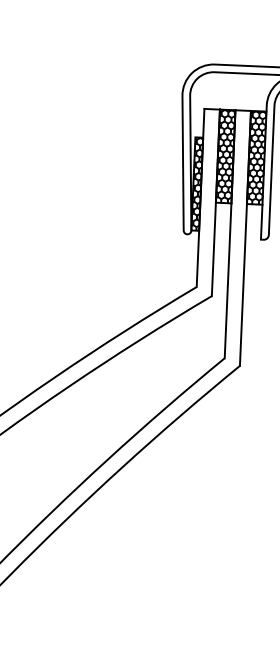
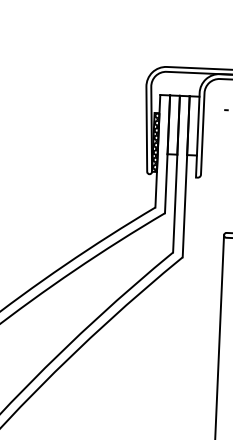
hatch: (225, 155) -> (173, 124), removed
hatch: (257, 157) -> (193, 125), removed

